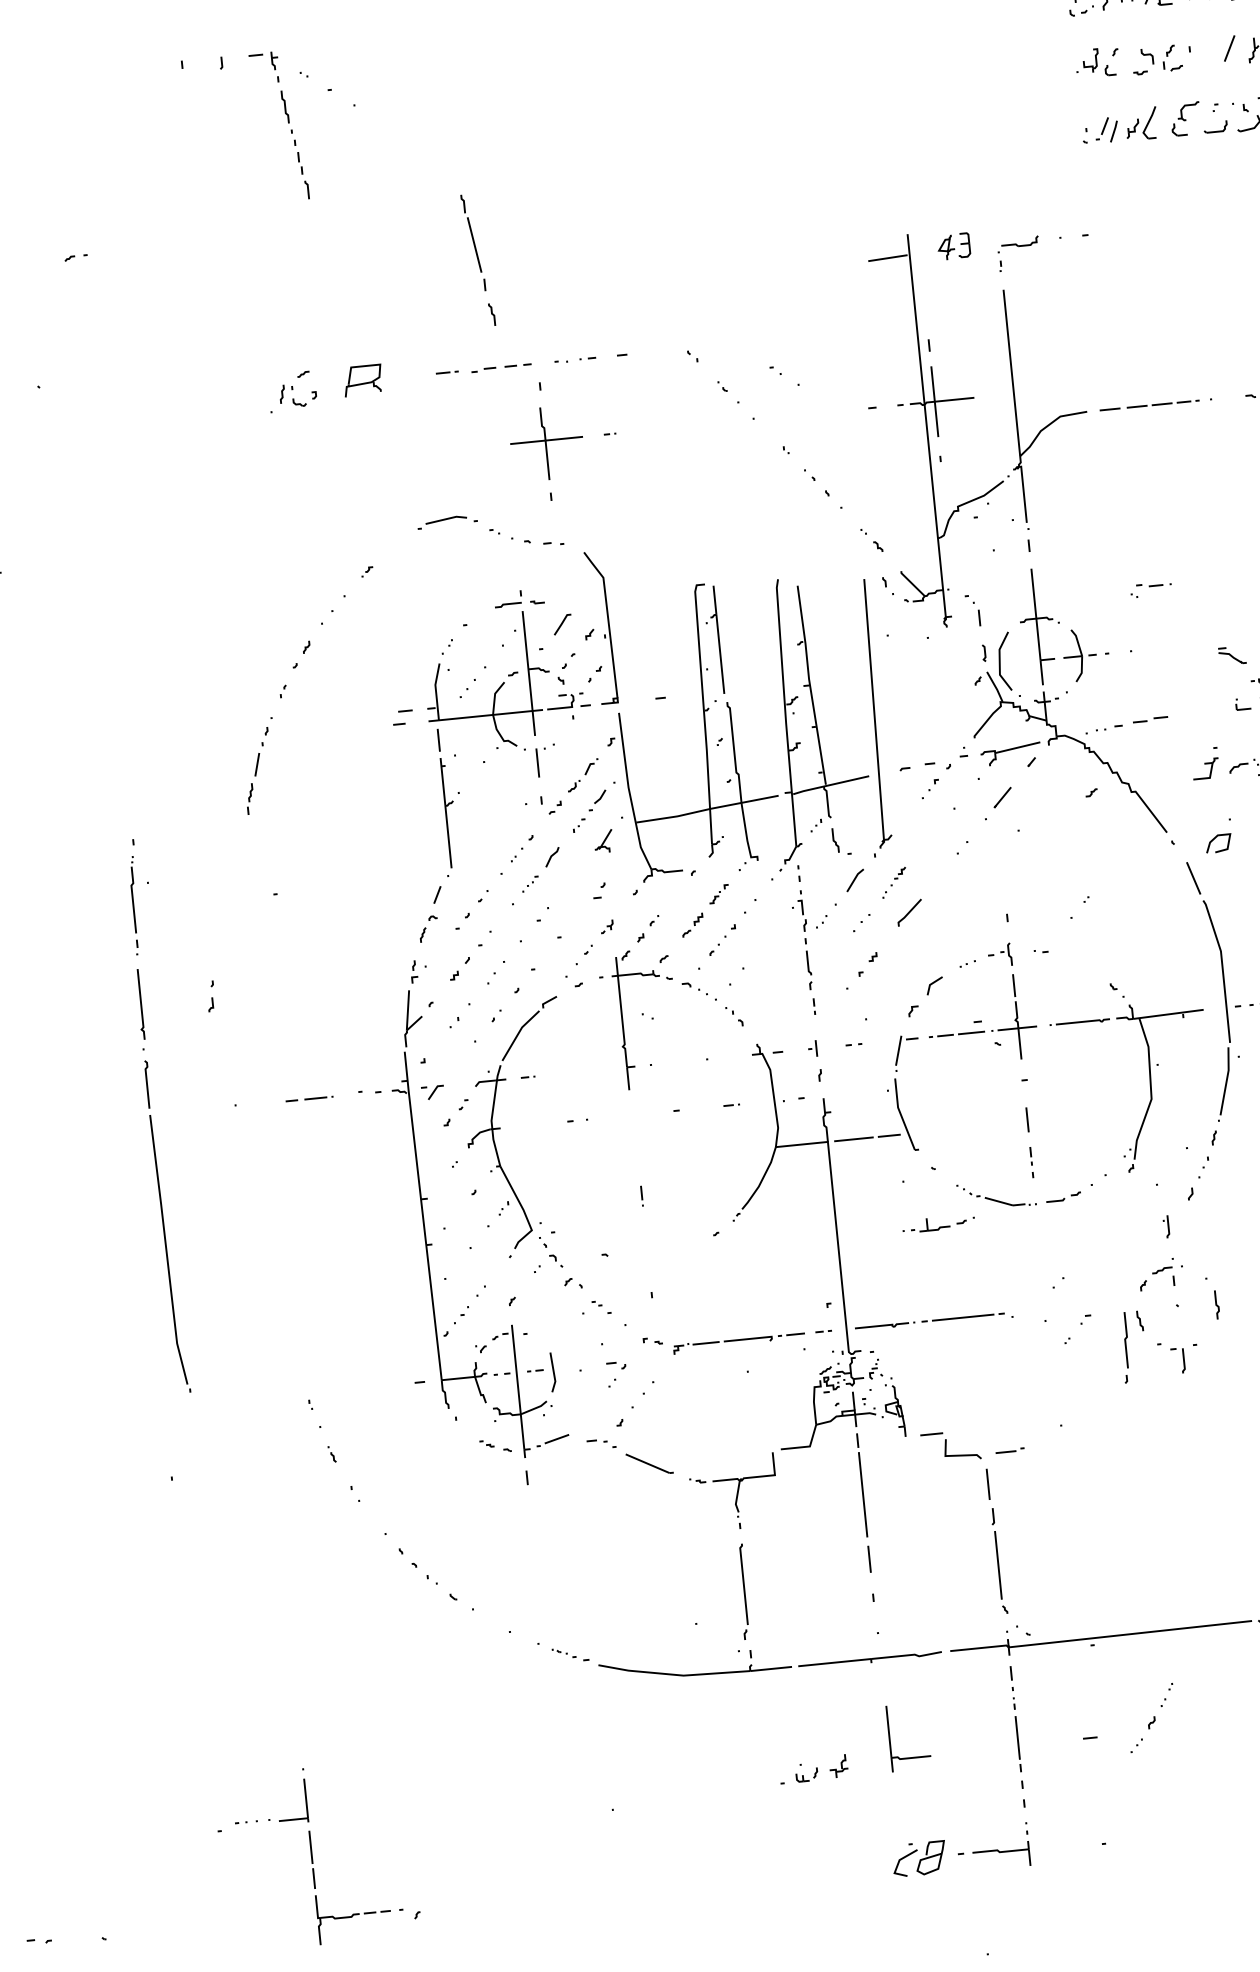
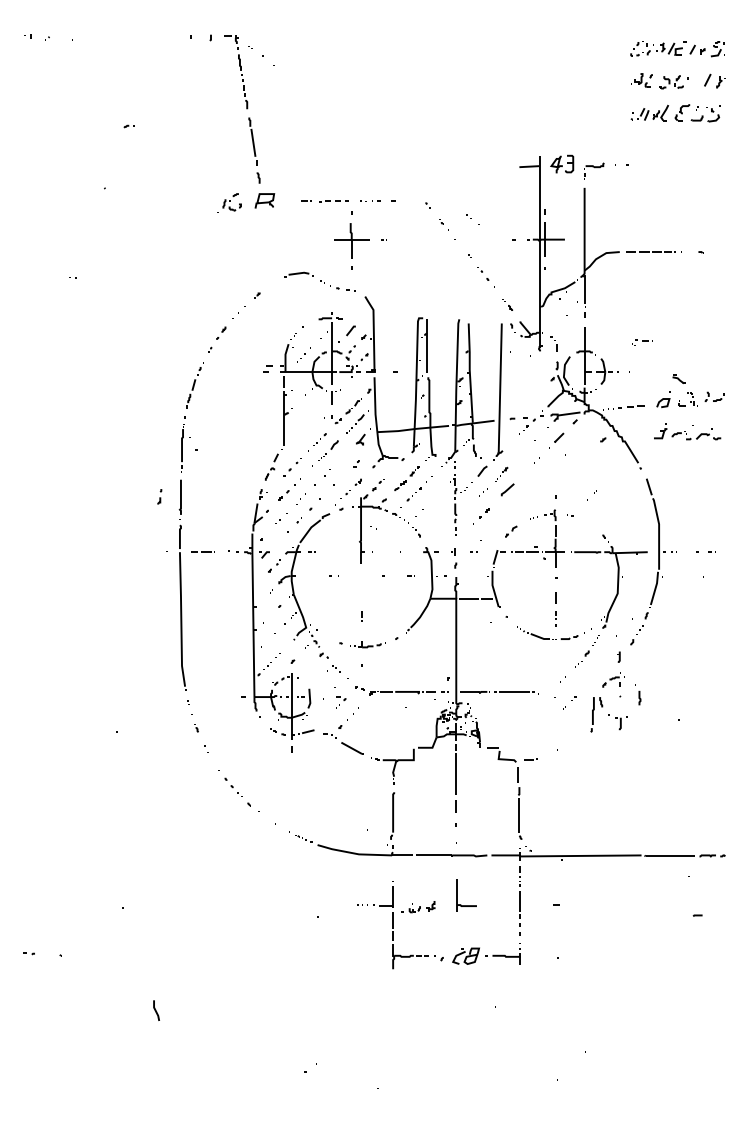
part: (954, 245) -> (562, 163), size x1.43
part: (478, 260) -> (254, 150), moved
part: (1218, 836) -> (663, 399), moved
part: (925, 995) -> (511, 531), size x0.62
part: (159, 1116) -> (184, 553), moved
part: (938, 1223) -> (367, 644), moved
part: (1152, 1718) -> (587, 651), moved
part: (312, 1857) -> (393, 925), moved

